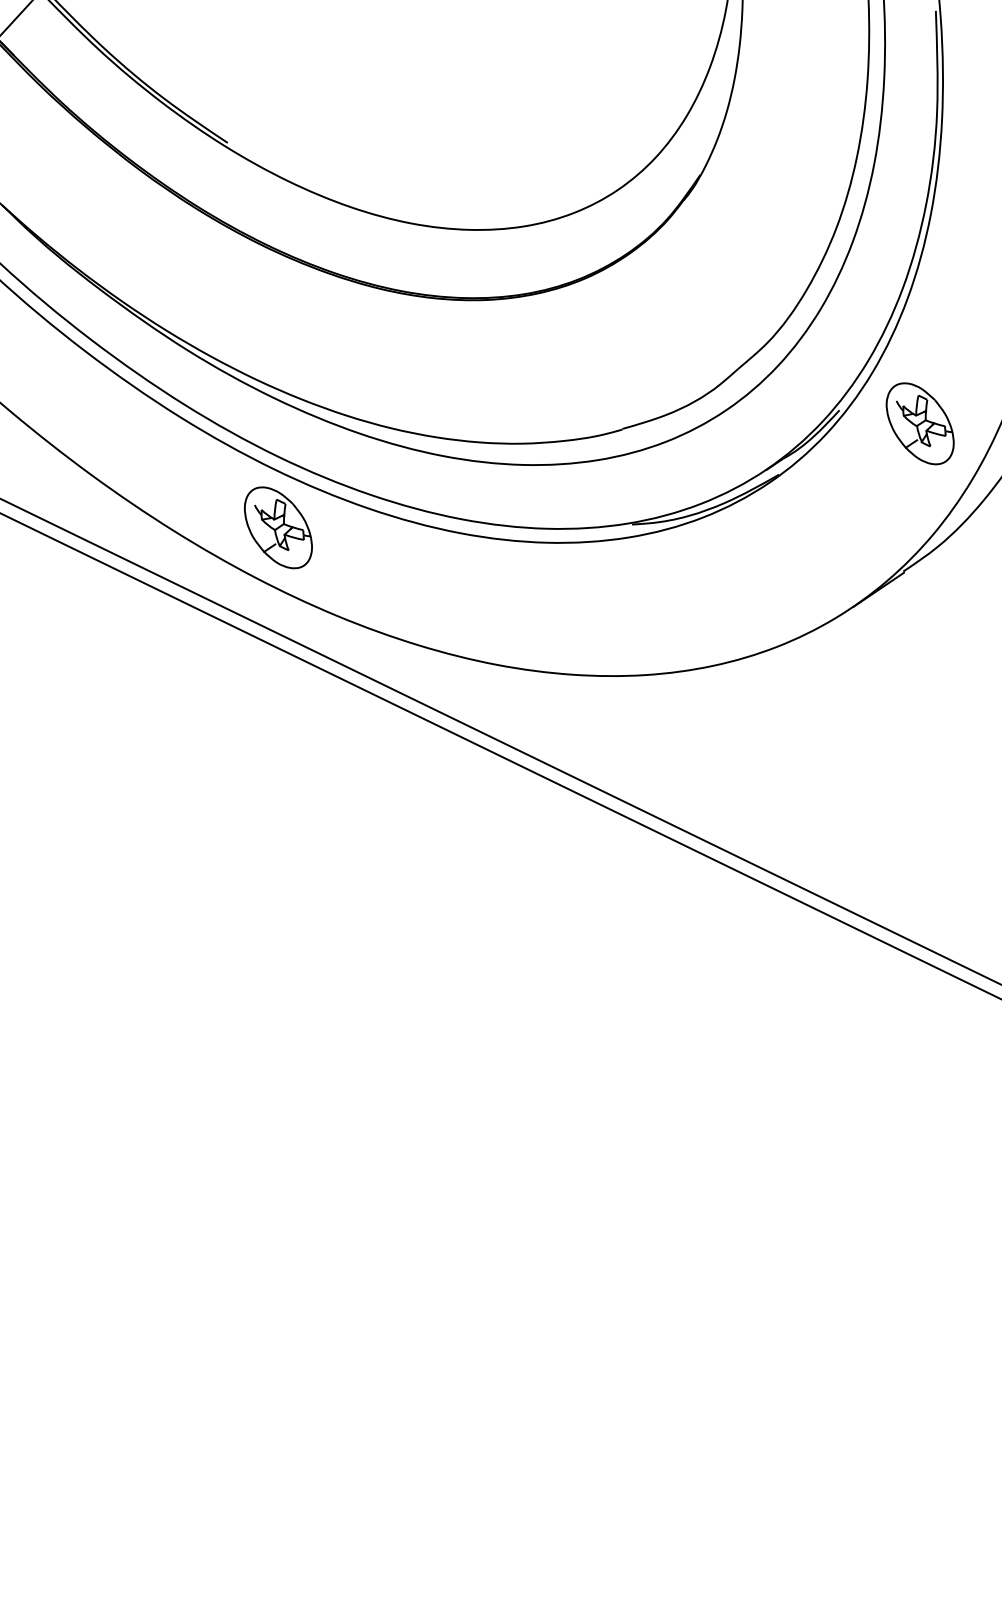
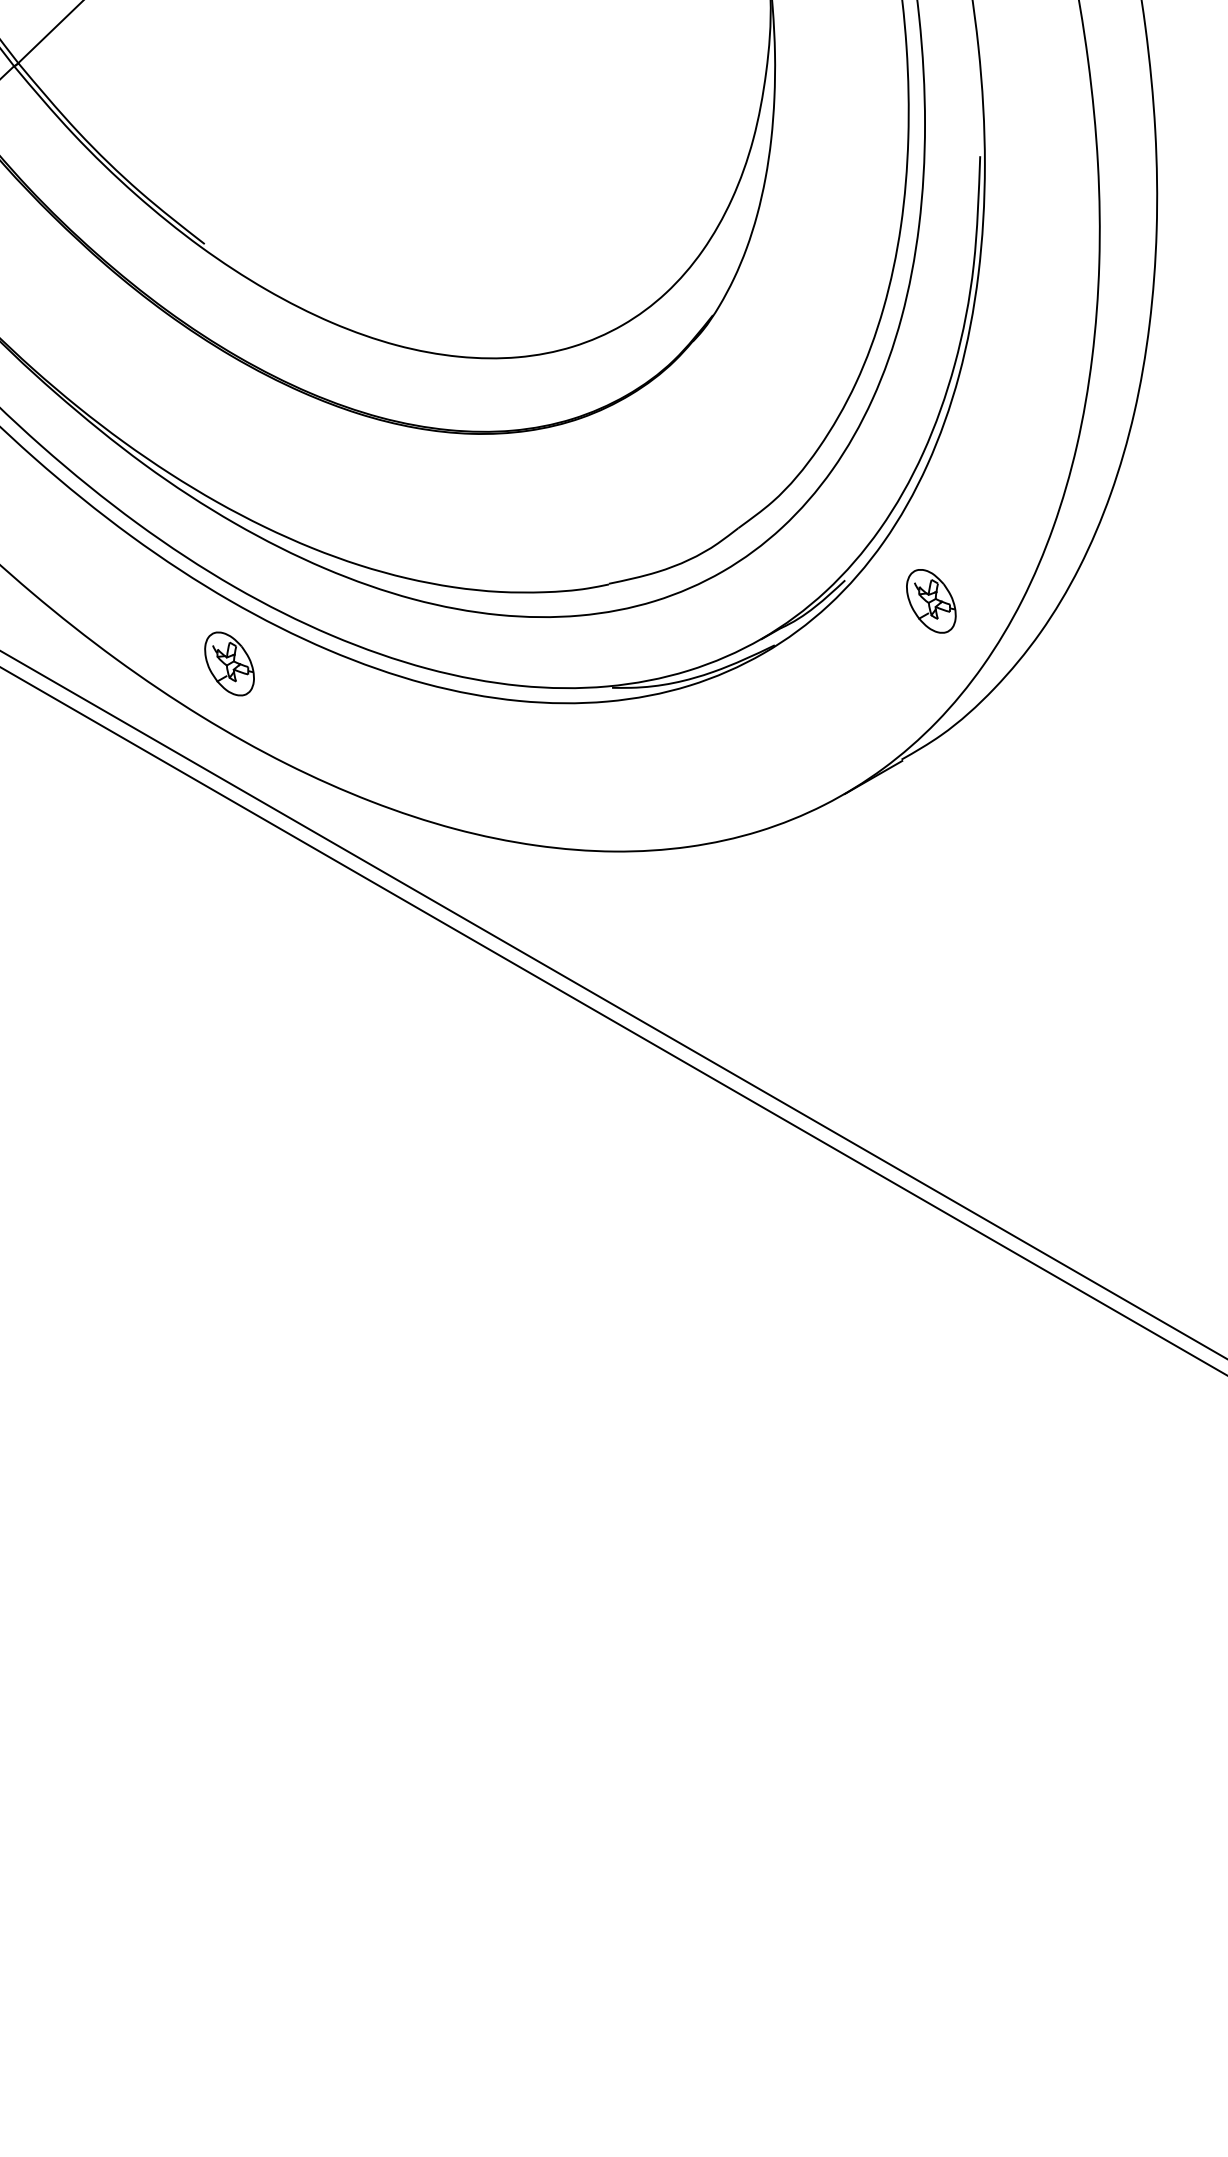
part: (920, 424) -> (931, 601), size x0.7
part: (278, 527) -> (229, 663), size x0.7

